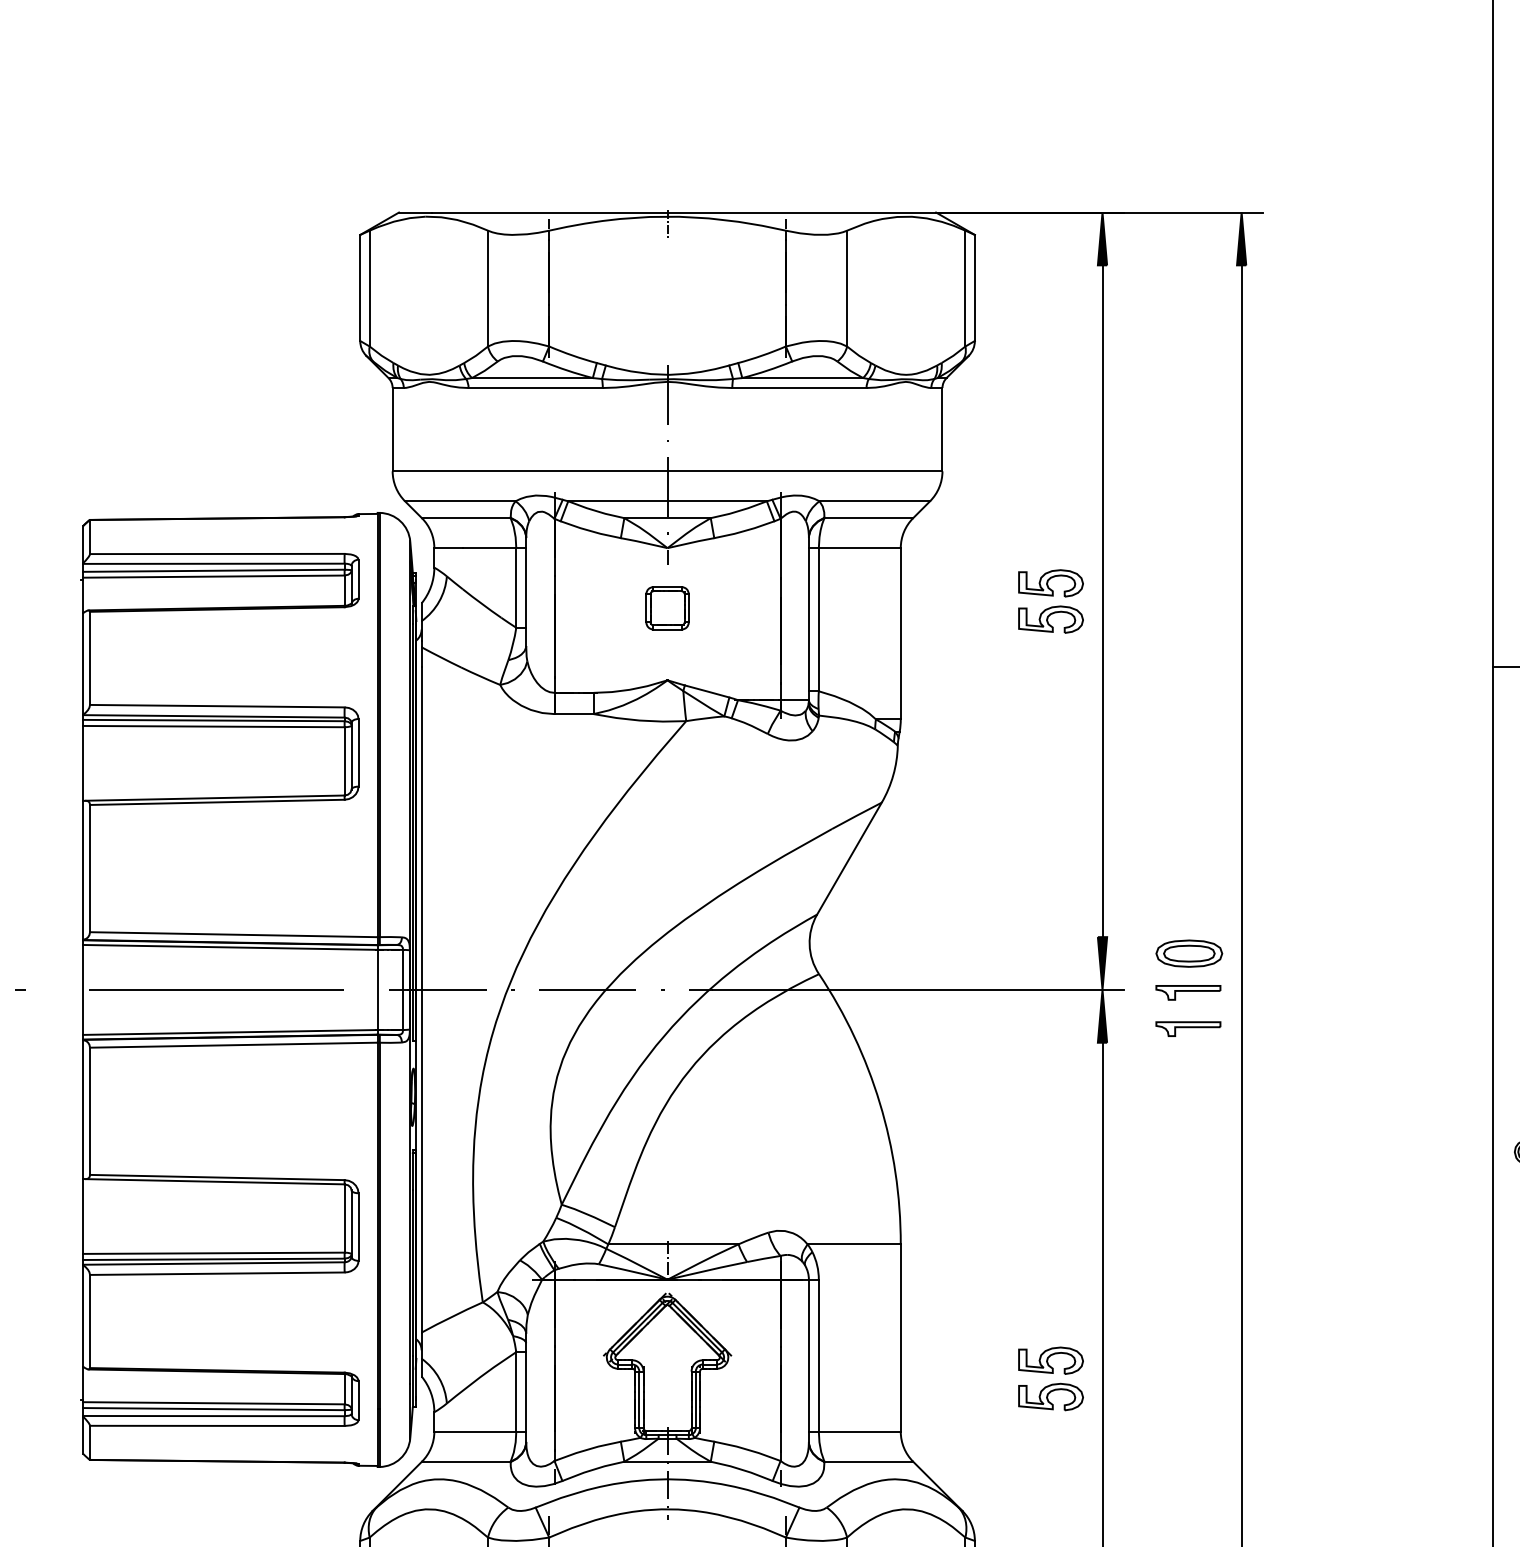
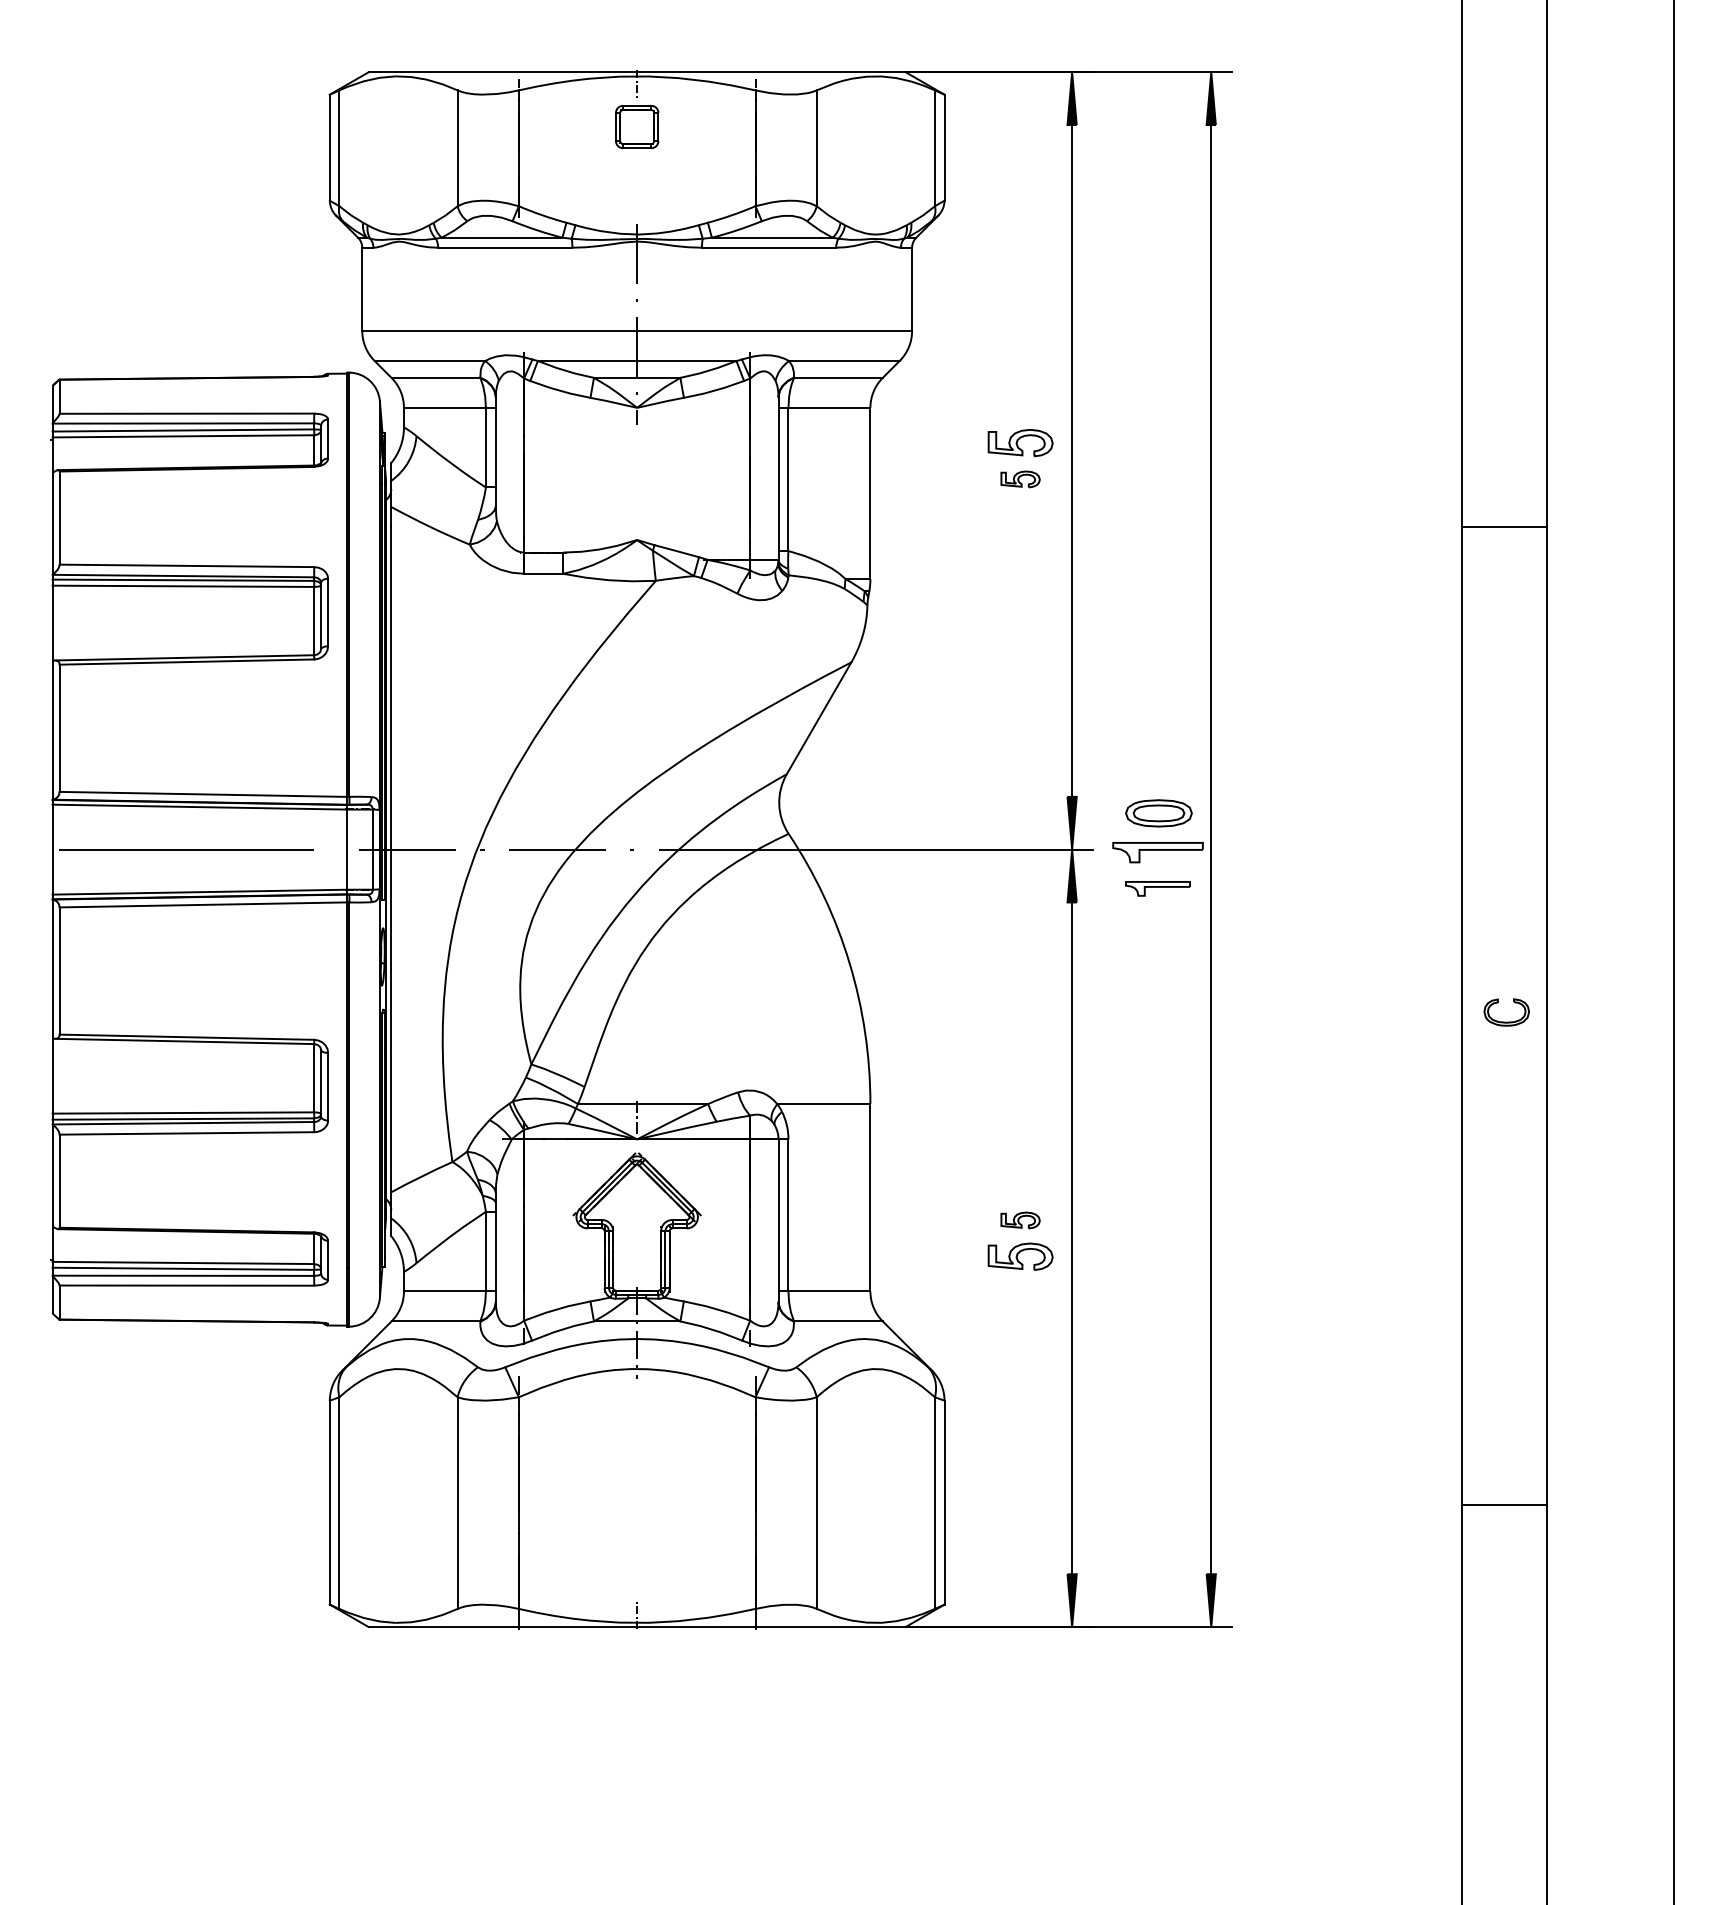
part: (667, 608) -> (637, 127), moved
part: (1050, 619) -> (1020, 479), size x0.6
part: (1187, 992) -> (1157, 852), size x1.4
part: (1050, 1360) -> (1020, 1220), size x0.6

